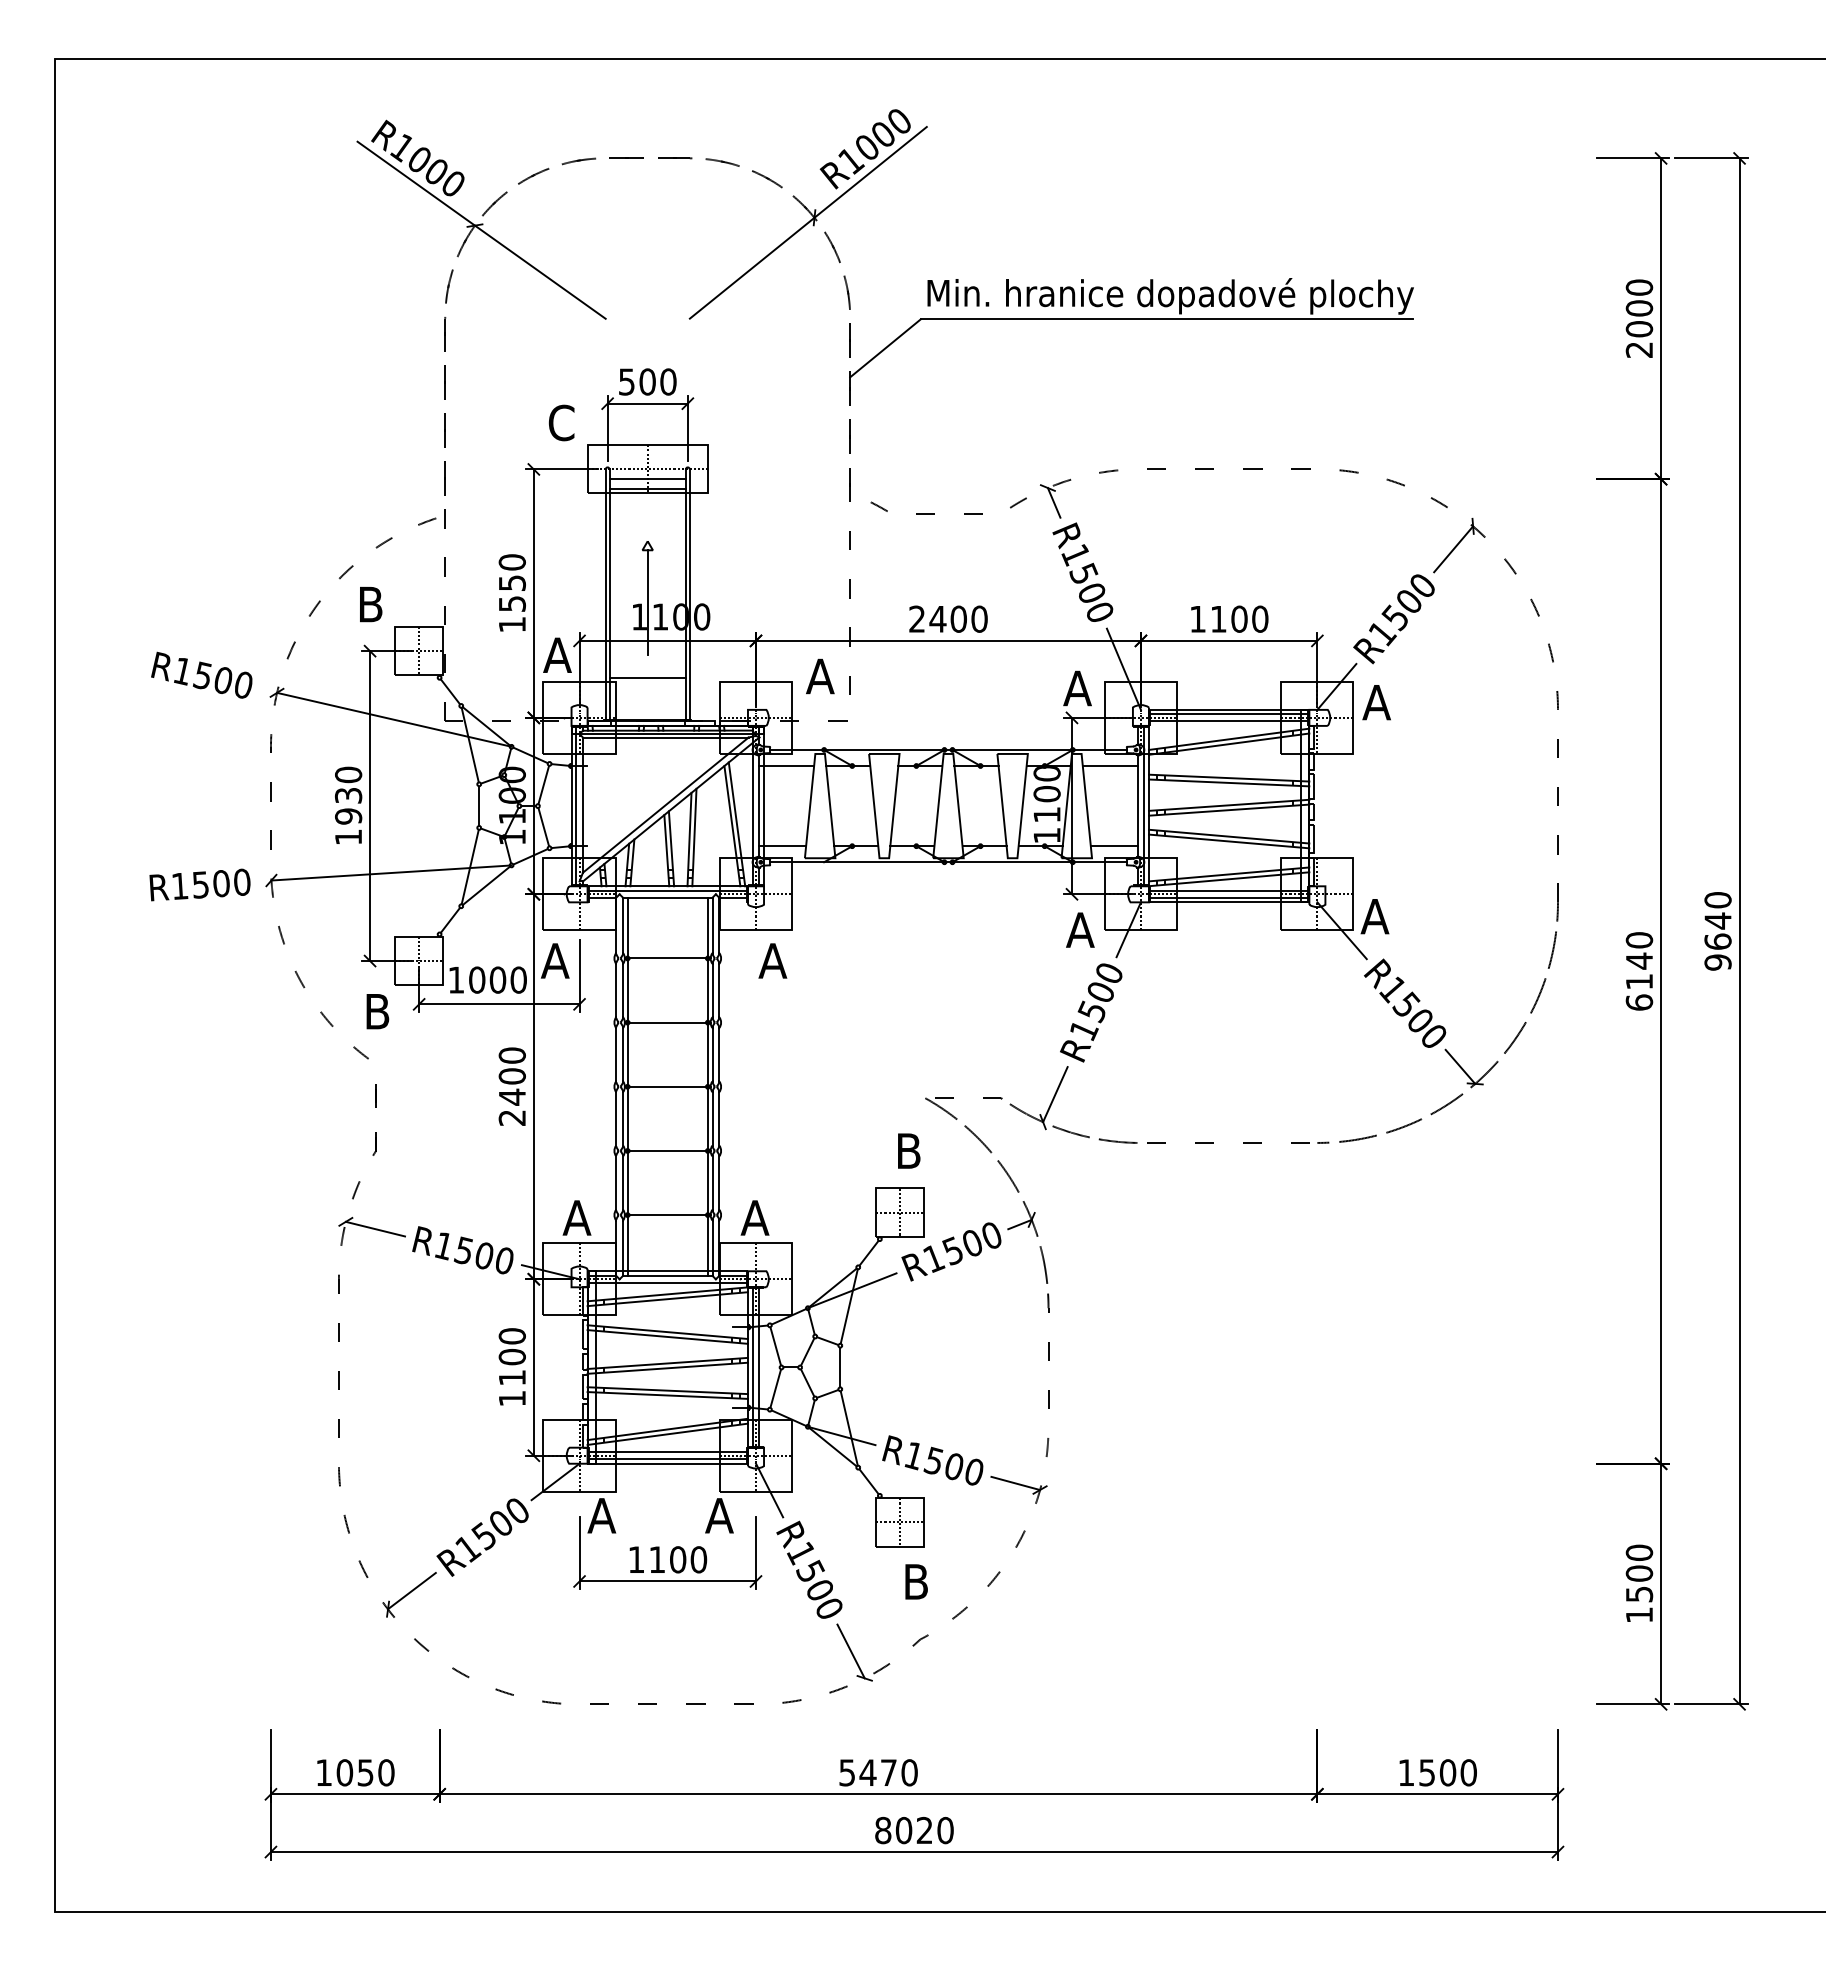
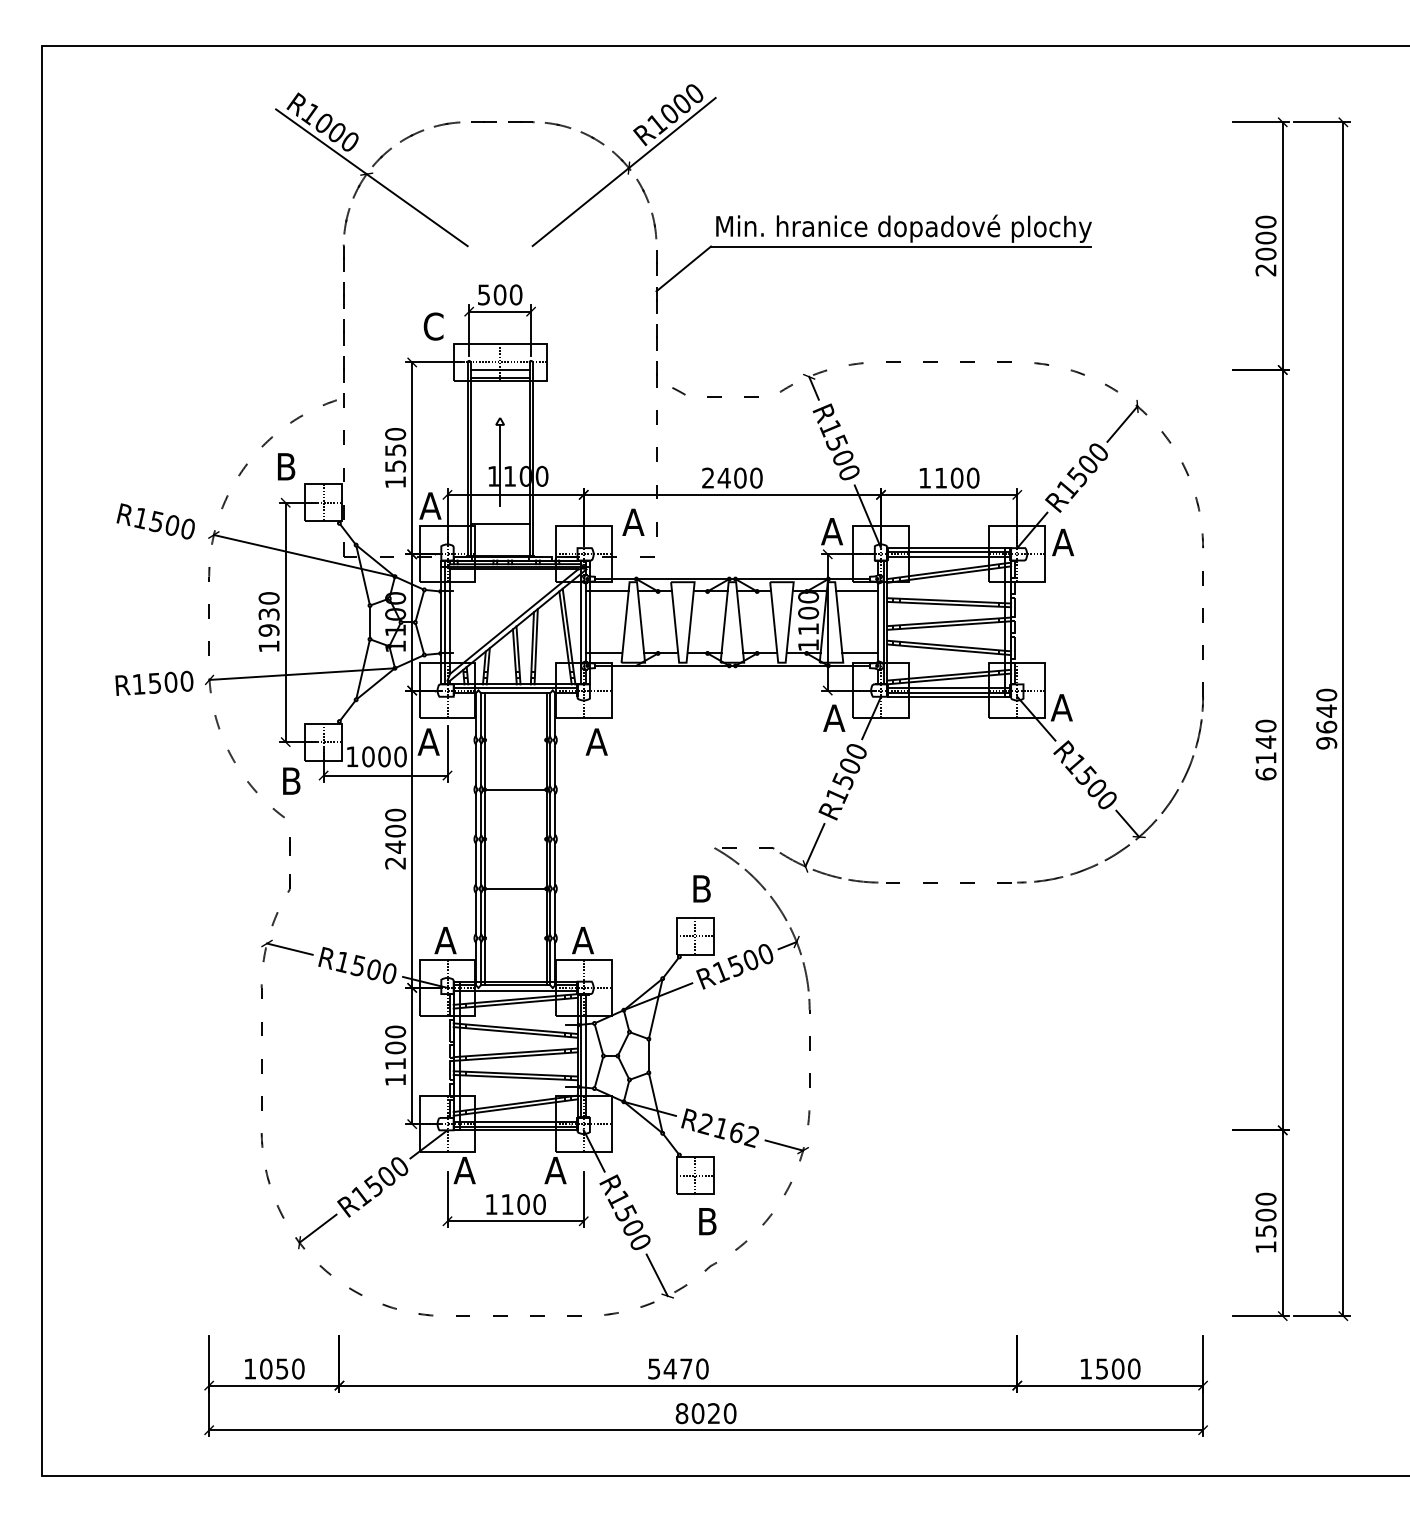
line: (667, 958) -> (515, 740), removed
line: (667, 1087) -> (515, 839), removed
line: (667, 1215) -> (515, 938), removed
text: (943, 1463) -> (728, 1130), R1500 -> R2162

